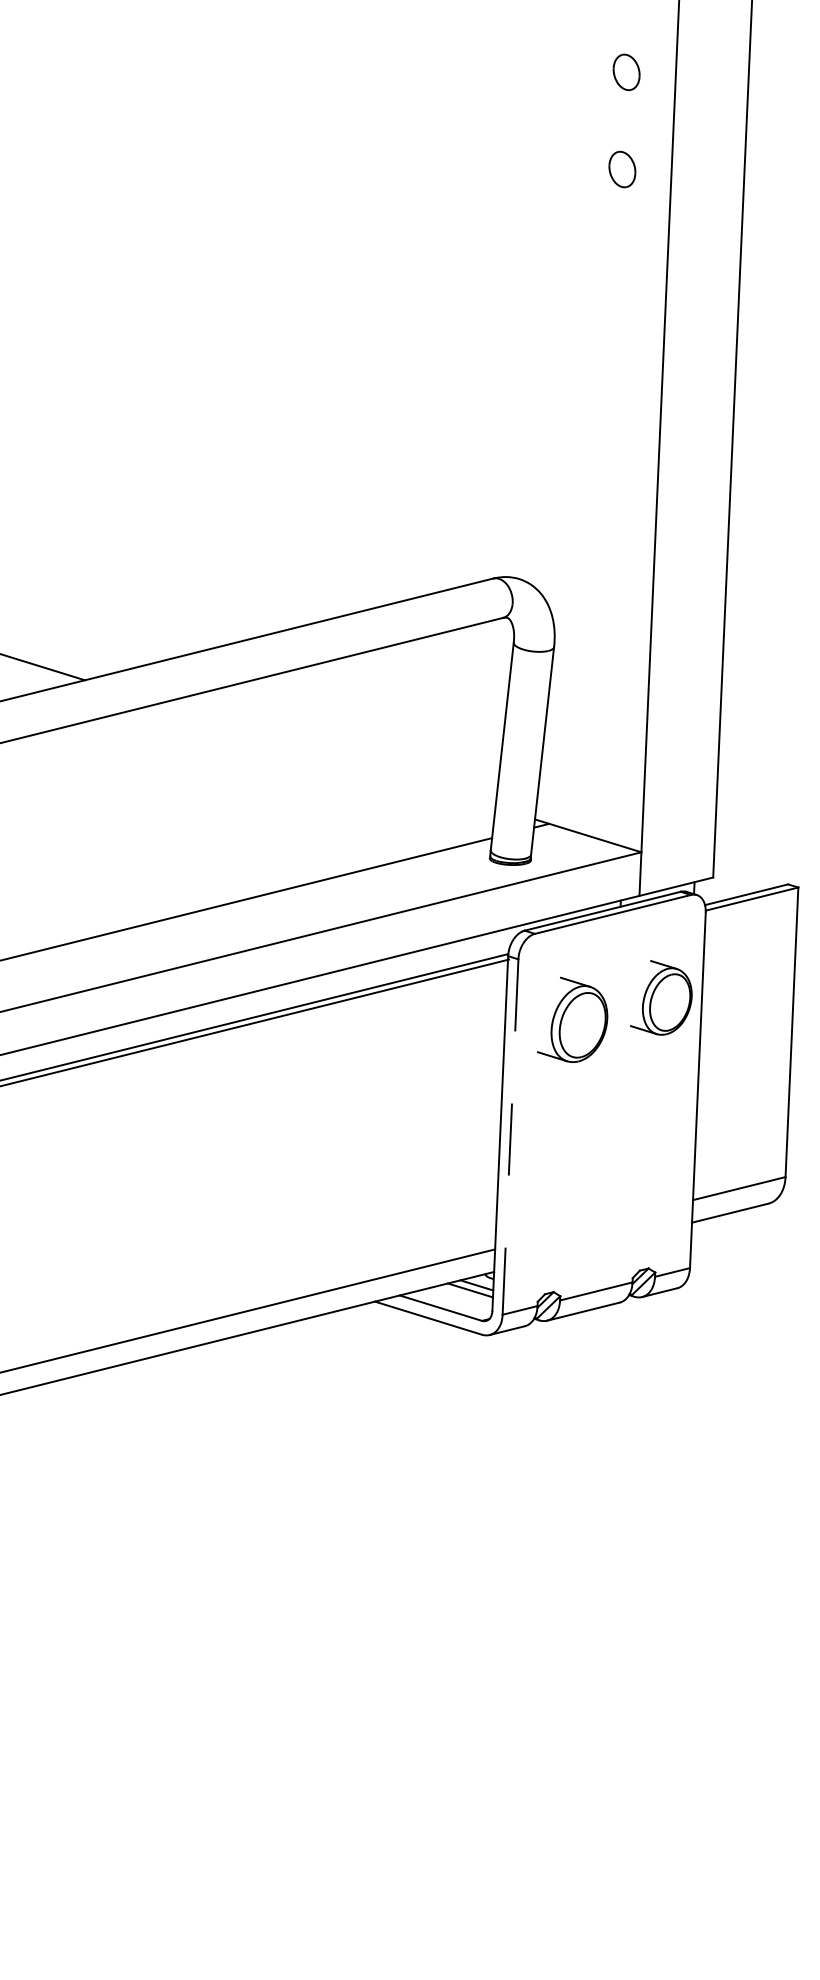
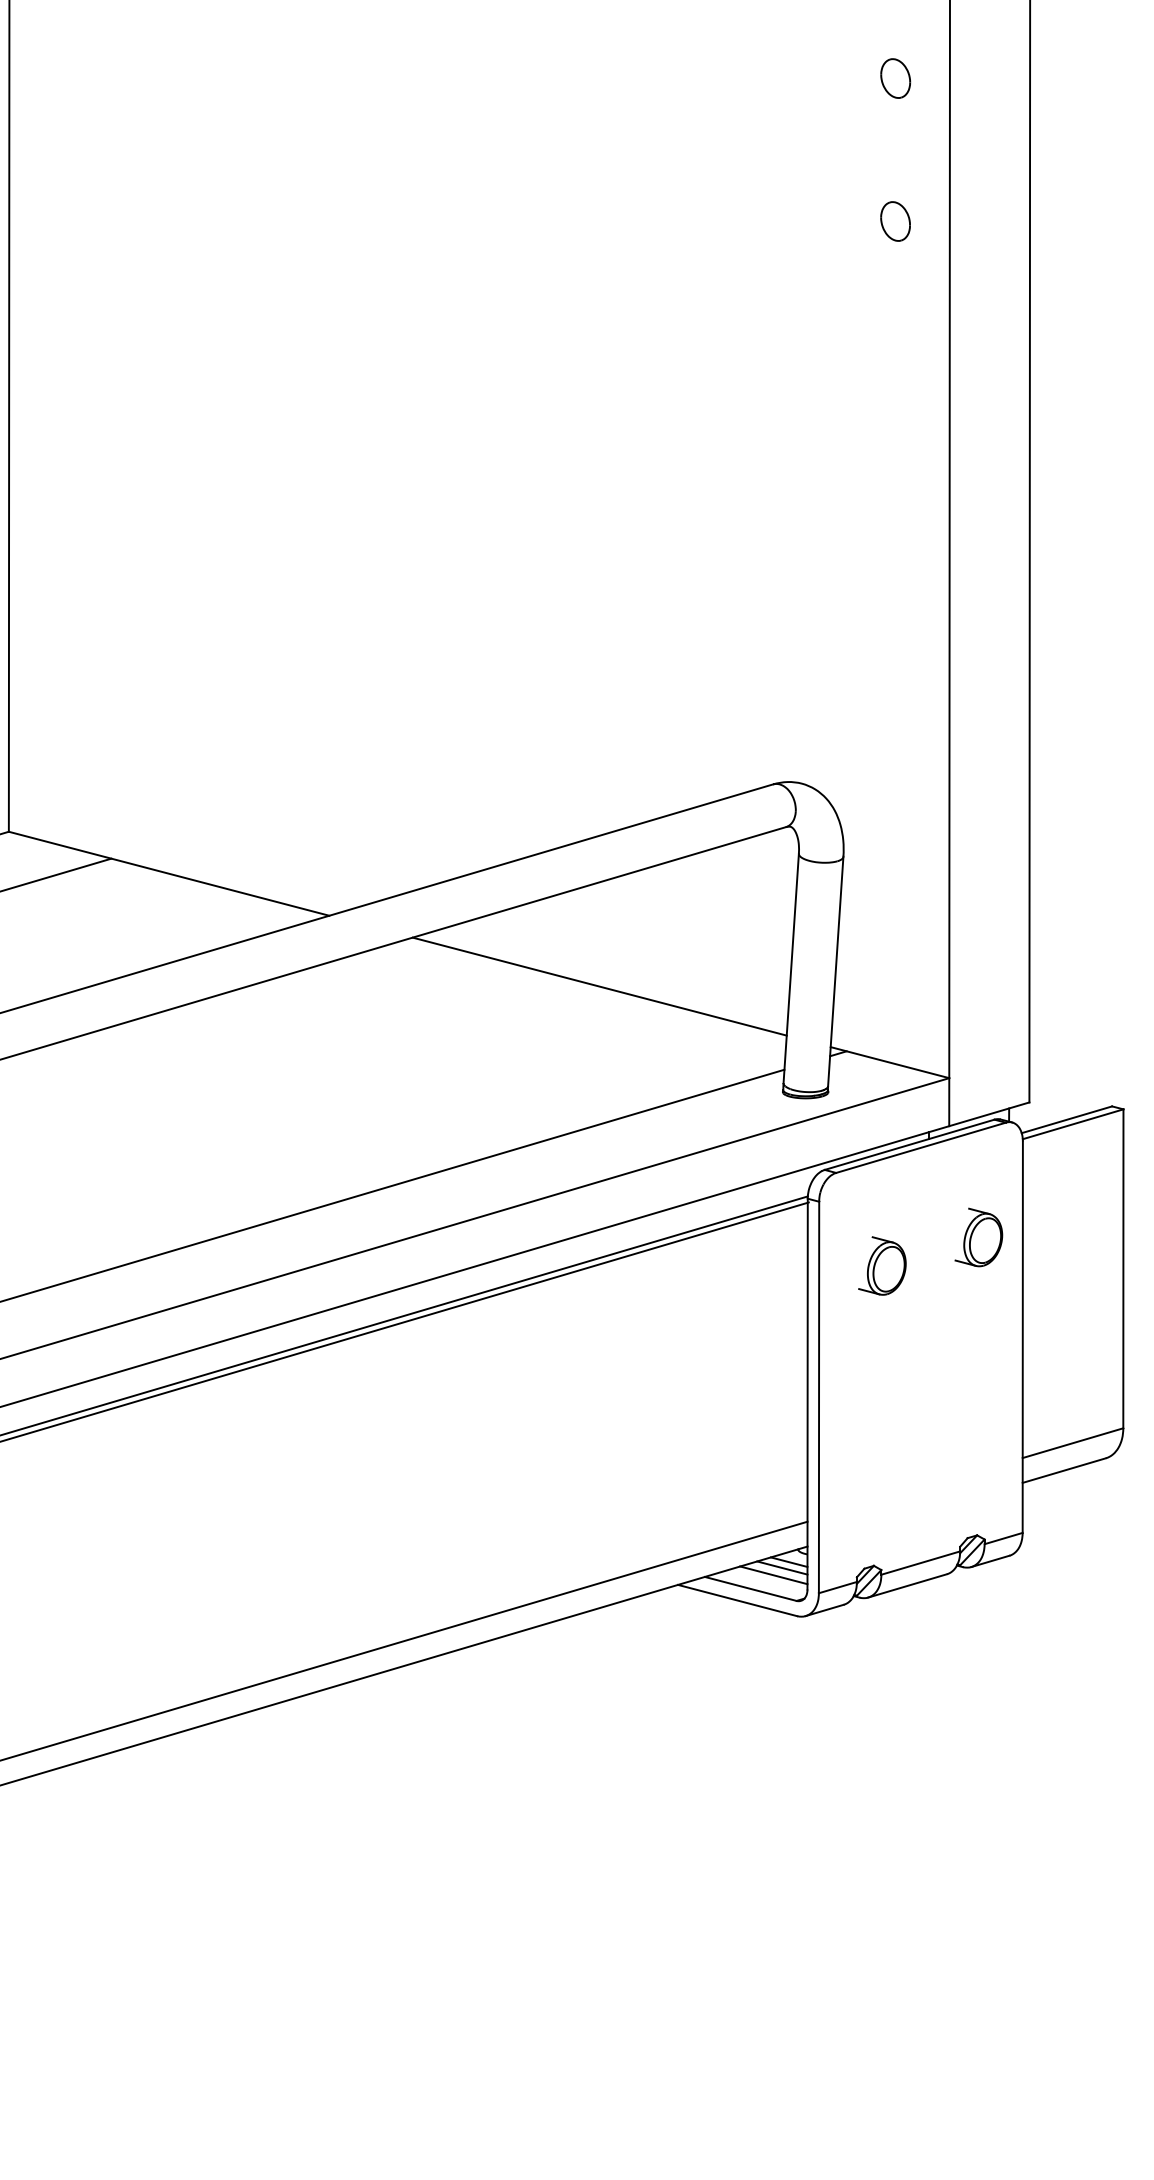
part: (622, 169) -> (895, 328), removed
line: (327, 755) -> (599, 986), added
part: (661, 998) -> (978, 1237), size x0.71
part: (573, 1019) -> (882, 1265), size x0.62
line: (510, 1137) -> (819, 1397), dashed -> solid
line: (462, 1296) -> (773, 1575), added

